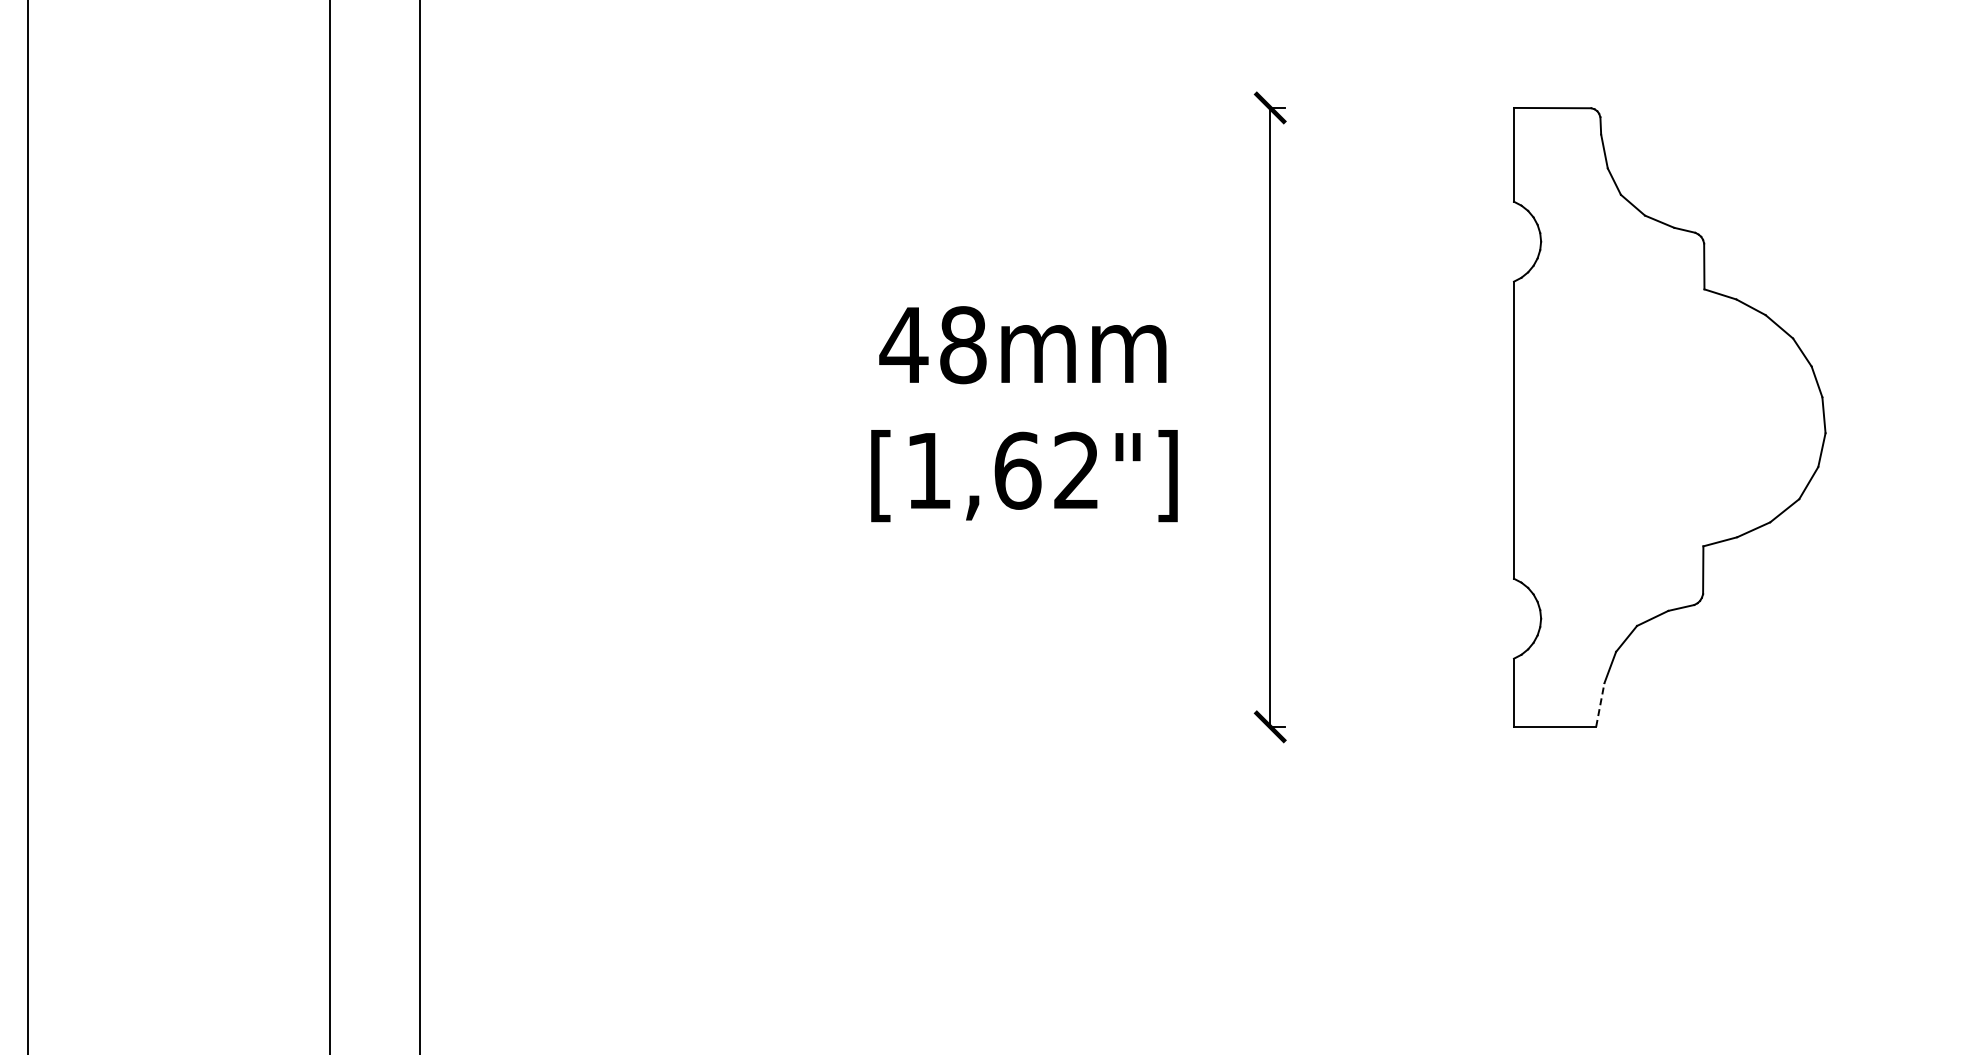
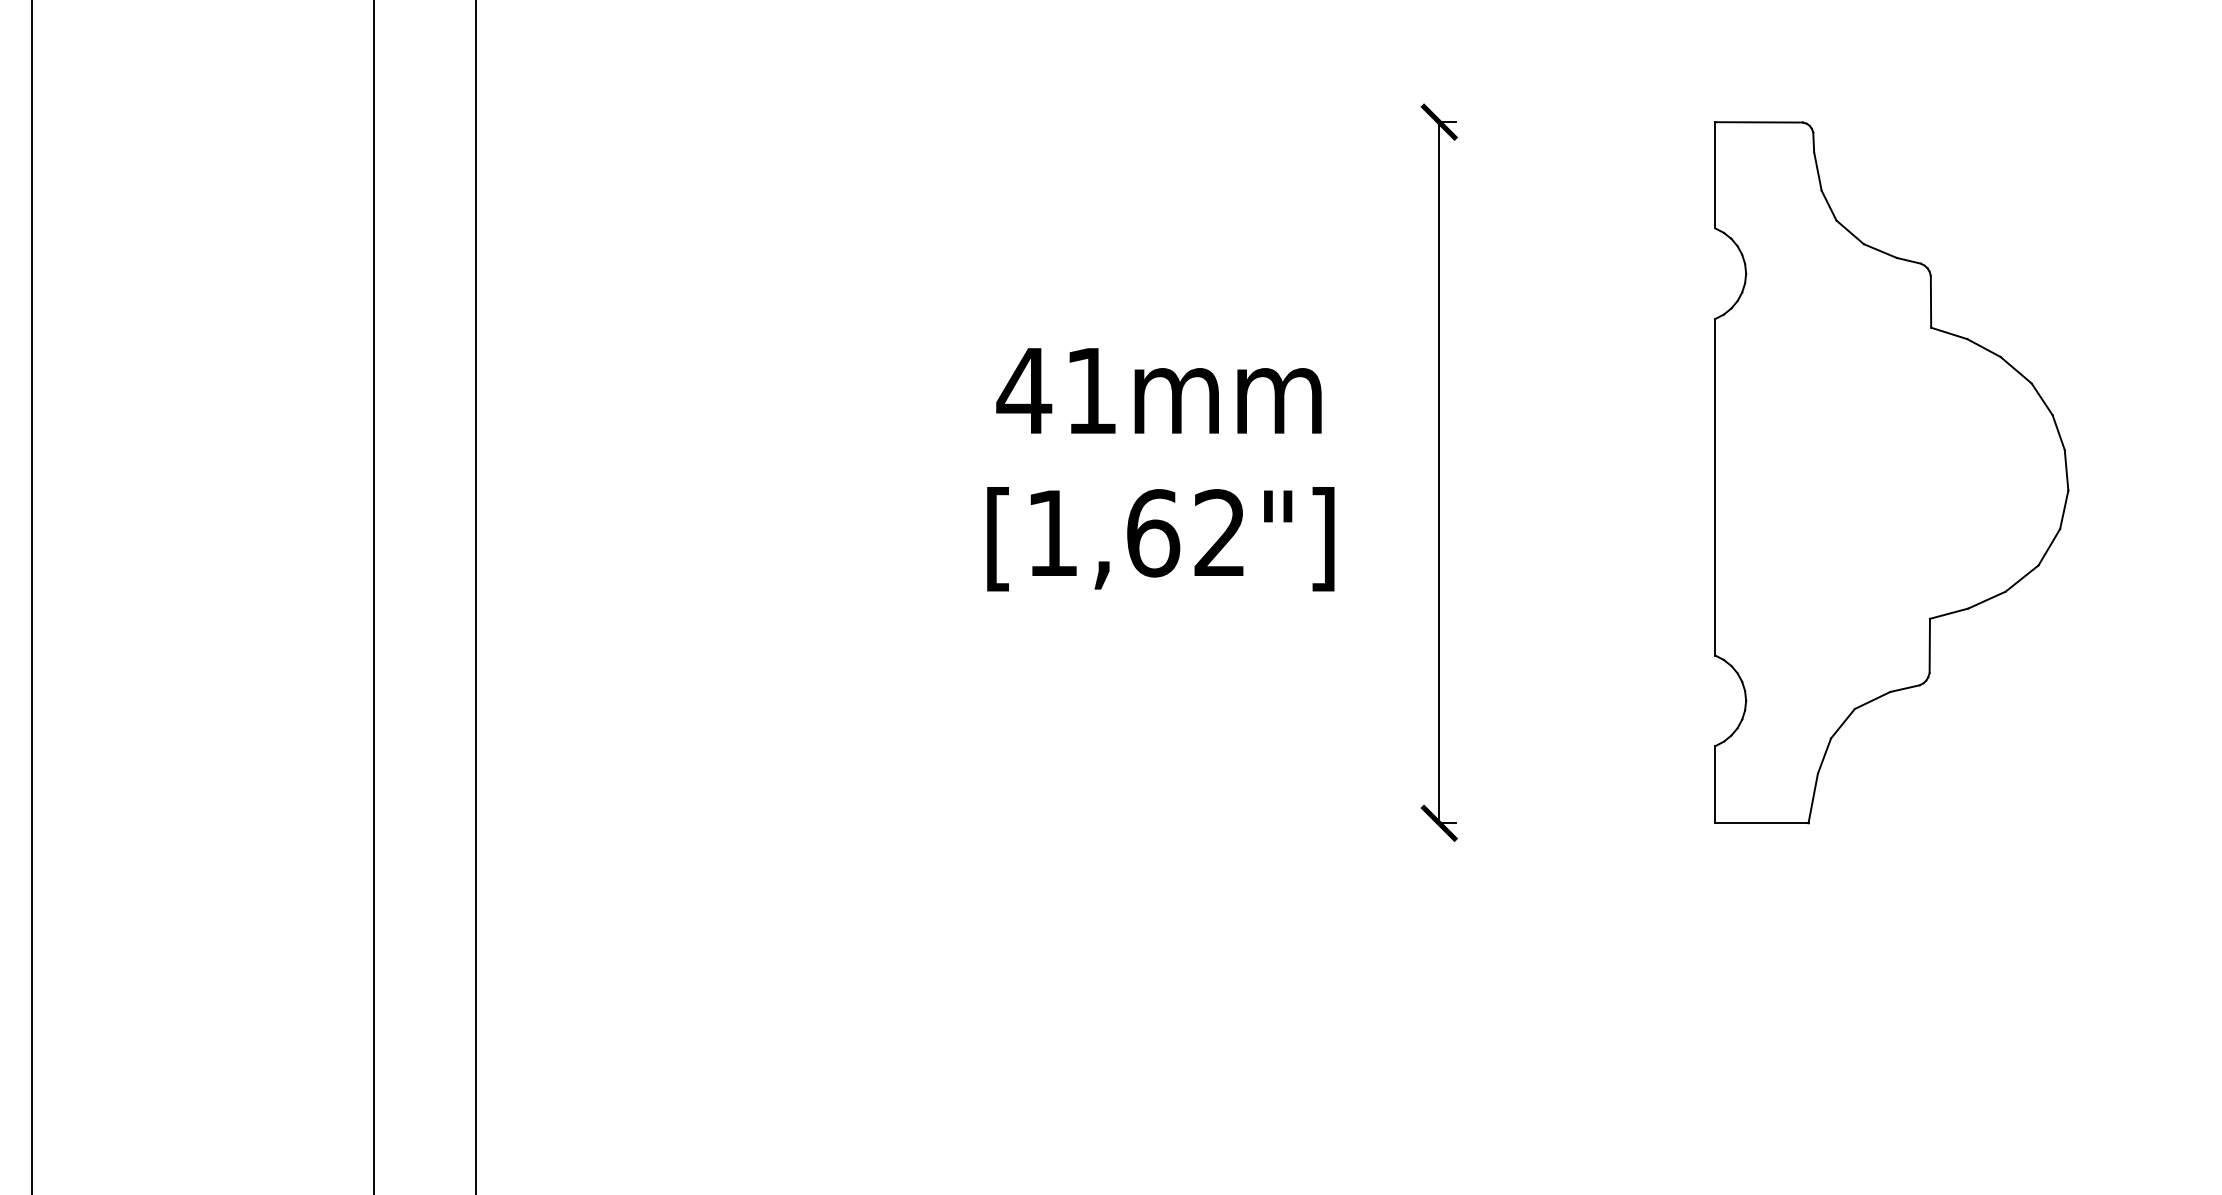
text: (963, 345) -> (1091, 391), 48mm -> 41mm
line: (1600, 704) -> (1813, 798), dashed -> solid

